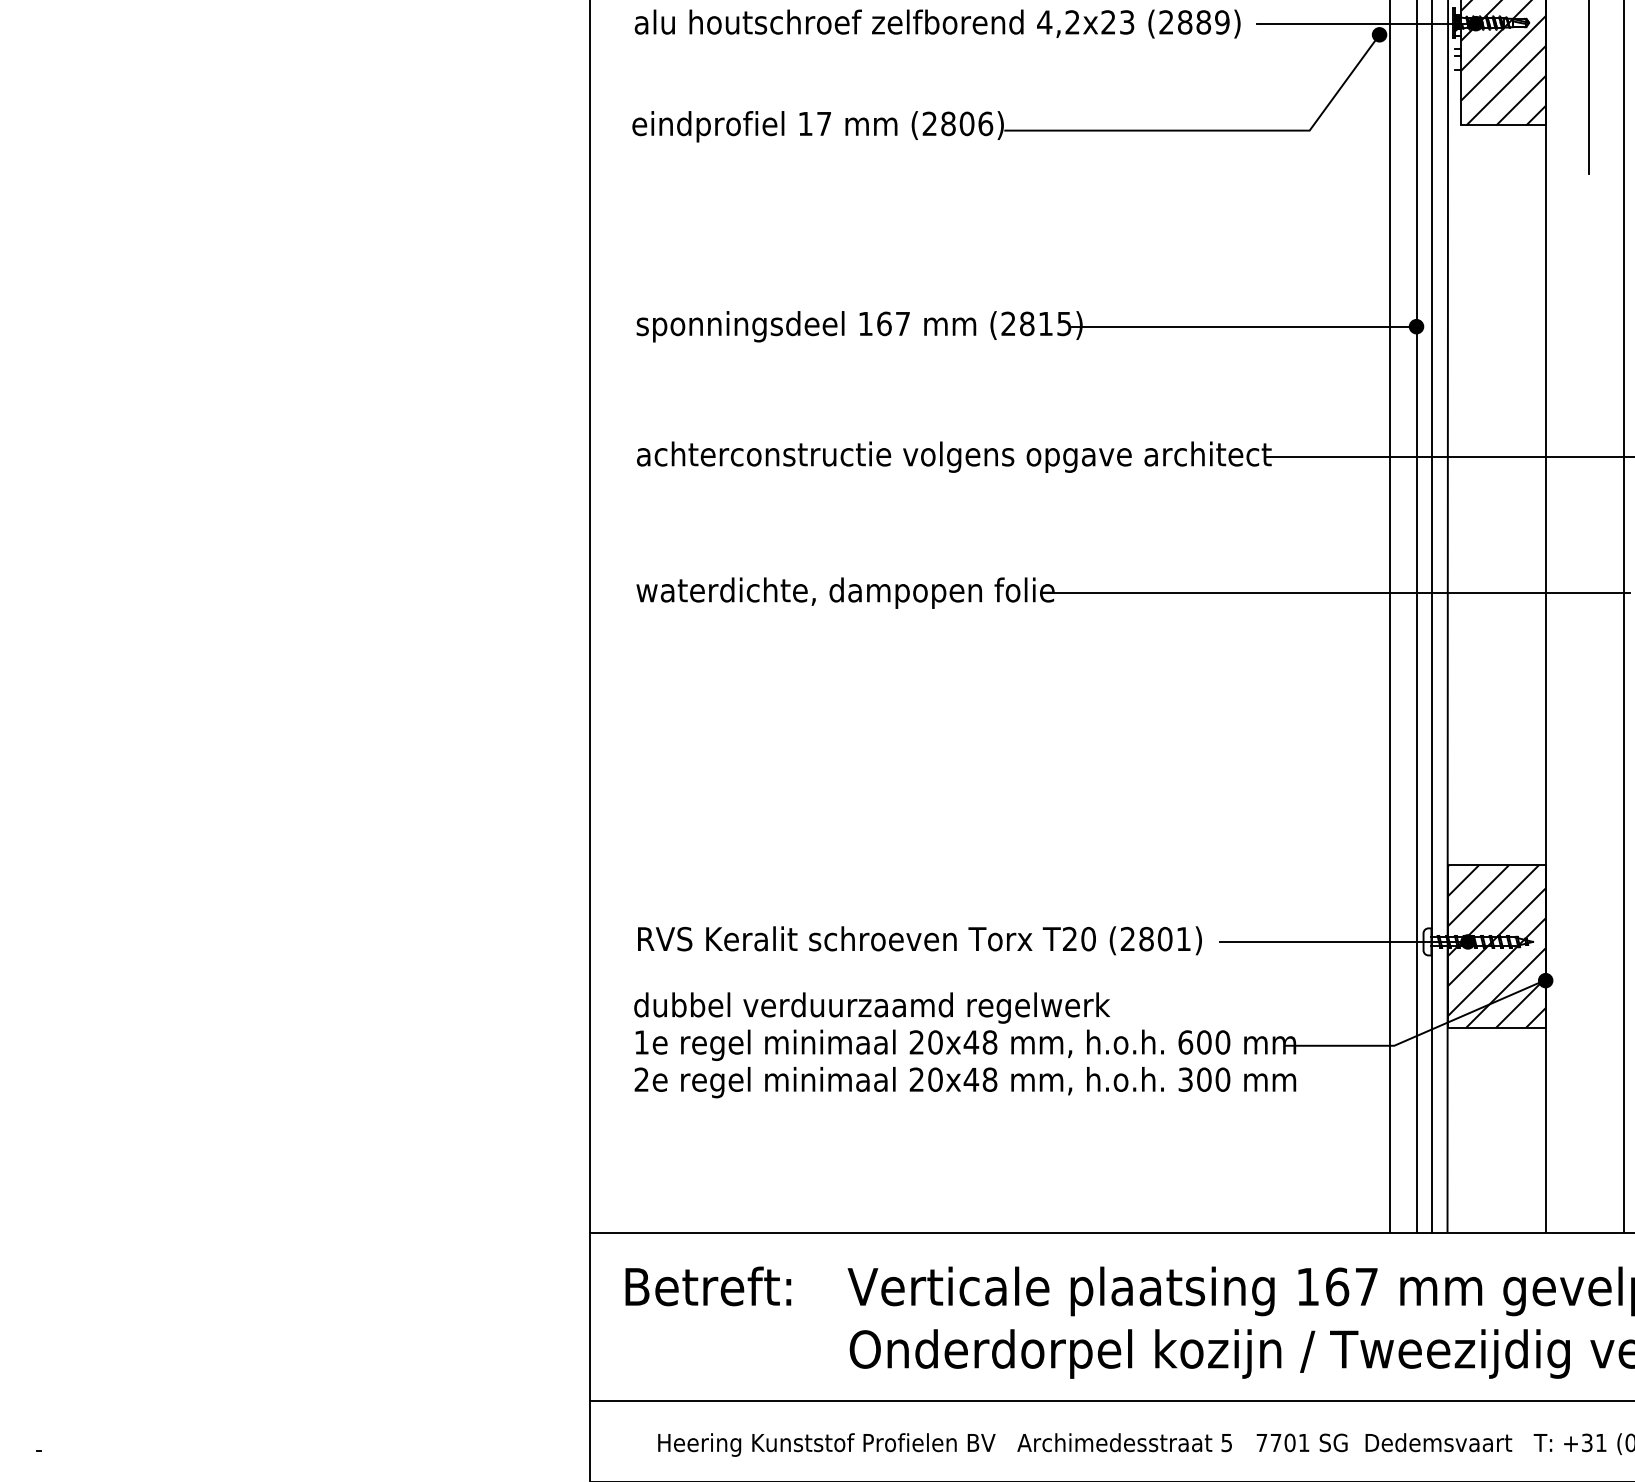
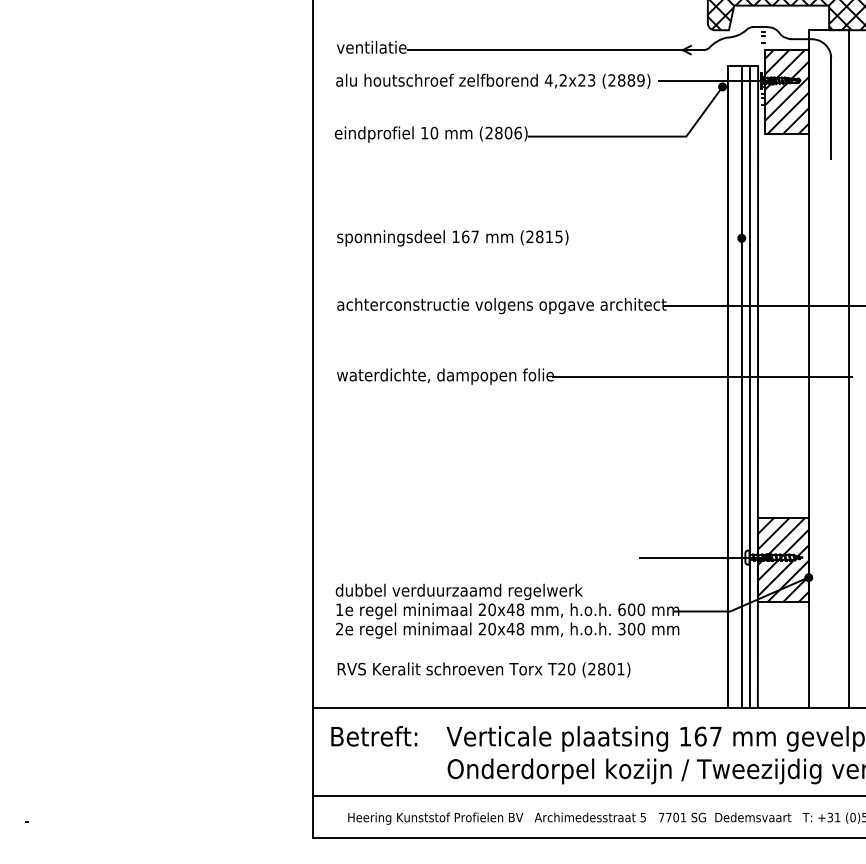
text: (824, 122) -> (434, 132), 17 -> 10
line: (1242, 326) -> (651, 238), removed
text: (918, 939) -> (483, 669), moved

